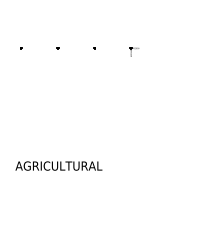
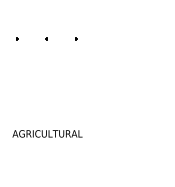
part: (134, 51) -> (108, 41), removed

